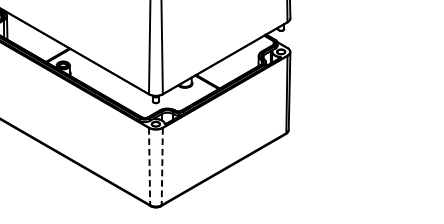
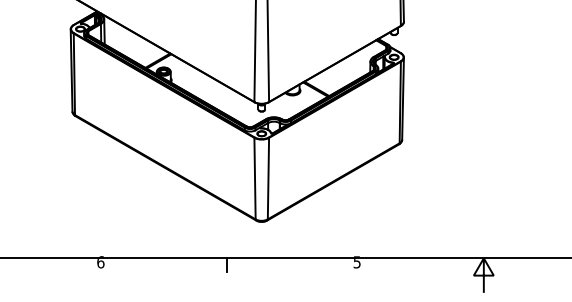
line: (150, 166) -> (255, 178), dashed -> solid
line: (162, 166) -> (268, 178), dashed -> solid

